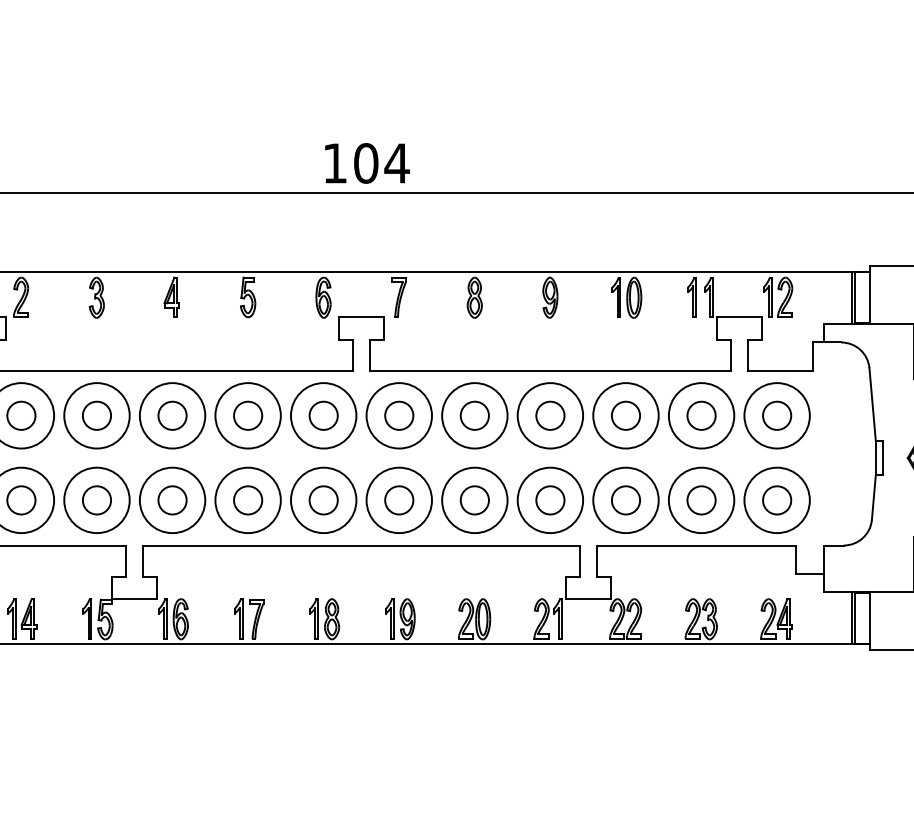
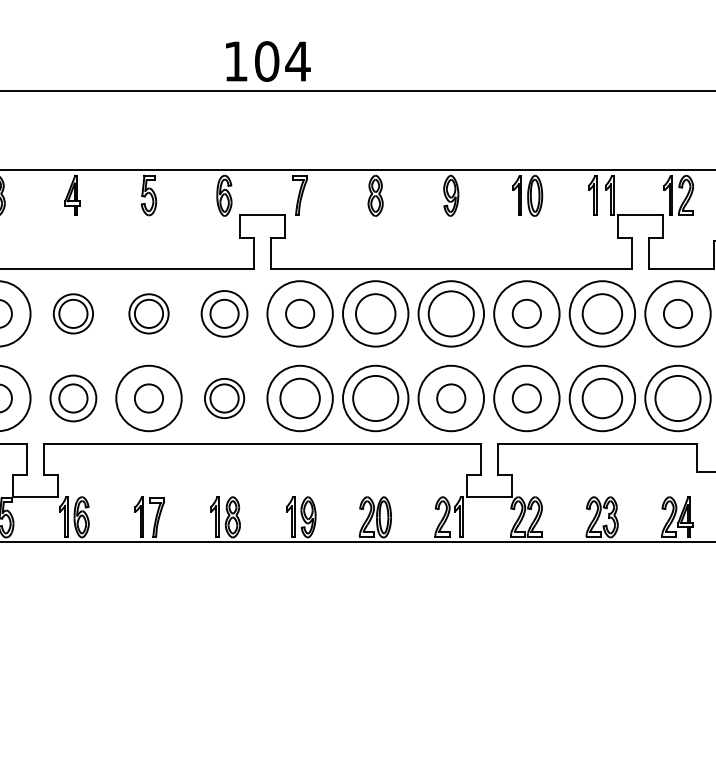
circle: (172, 415) -> (73, 313), size x0.6
circle: (247, 415) -> (148, 313), size x0.6
circle: (323, 415) -> (224, 313), size x0.7
circle: (474, 415) -> (375, 313), size x1.4
circle: (550, 415) -> (451, 313), size x1.6
circle: (701, 415) -> (602, 313), size x1.4
circle: (172, 500) -> (73, 398), size x0.7
circle: (323, 500) -> (224, 398), size x0.6
circle: (399, 500) -> (300, 398), size x1.4
circle: (474, 500) -> (375, 398), size x1.6
circle: (701, 500) -> (602, 398), size x1.4
circle: (777, 500) -> (678, 398), size x1.6

